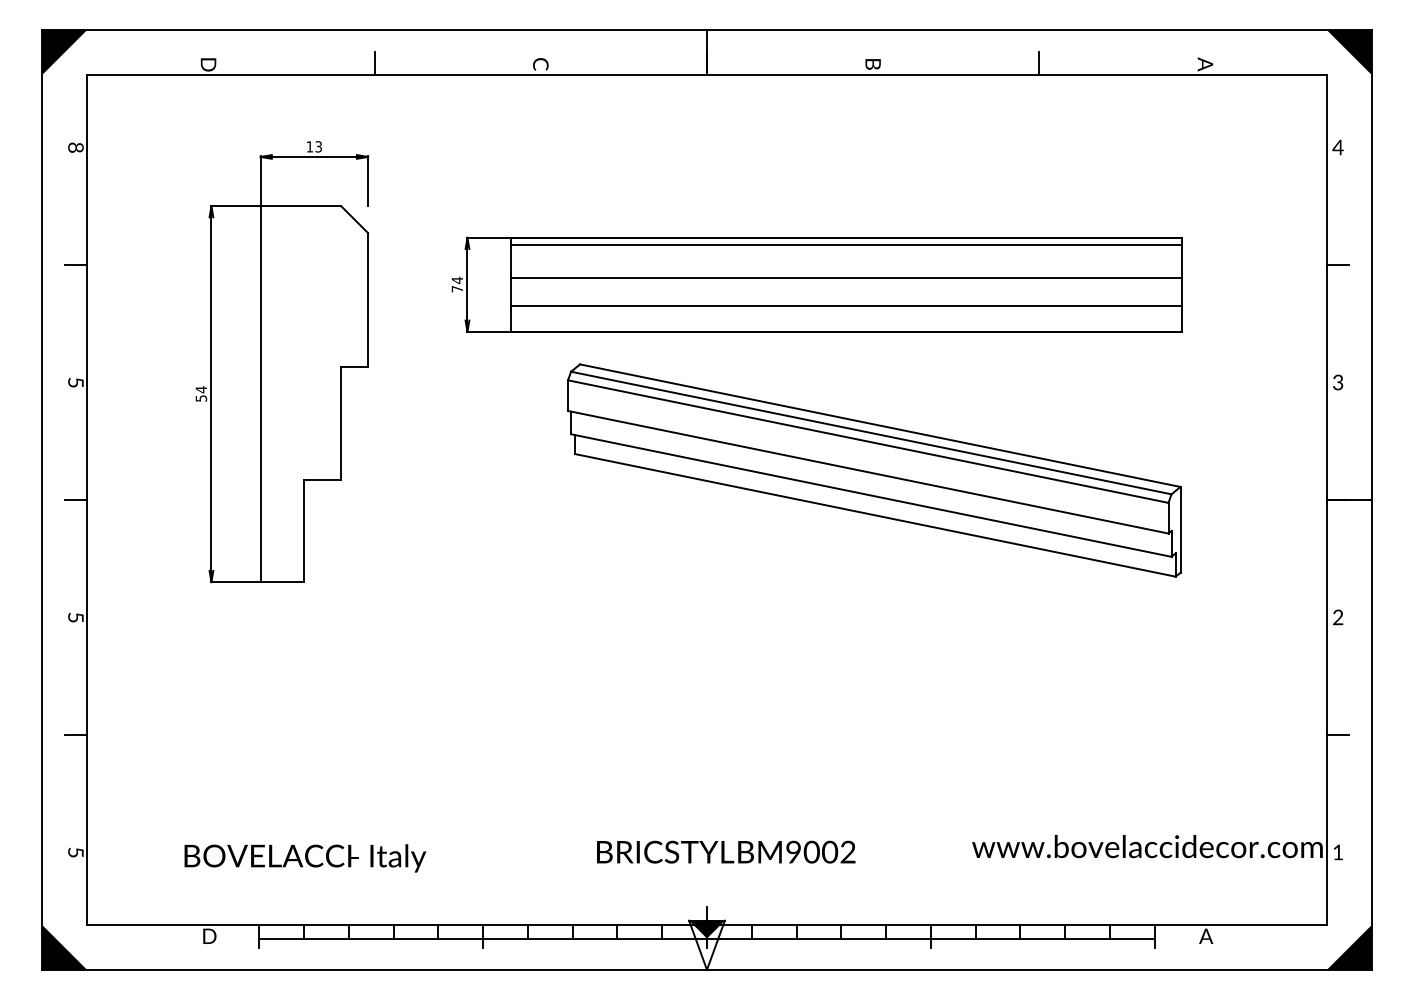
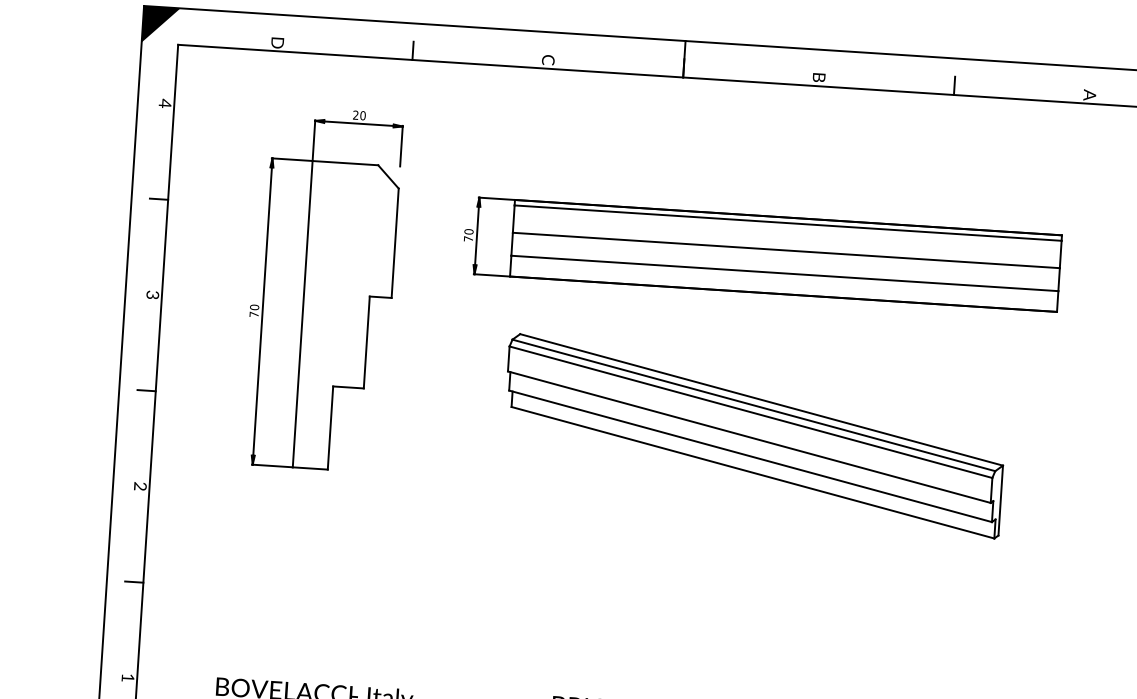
text: (314, 146) -> (359, 115), 13 -> 20
text: (75, 147) -> (164, 103), 8 -> 4
text: (457, 280) -> (469, 231), 74 -> 70
text: (75, 382) -> (152, 294), 5 -> 3
text: (201, 393) -> (254, 310), 54 -> 70
part: (874, 470) -> (754, 436), moved
text: (75, 617) -> (140, 486), 5 -> 2
text: (75, 852) -> (127, 677), 5 -> 1

